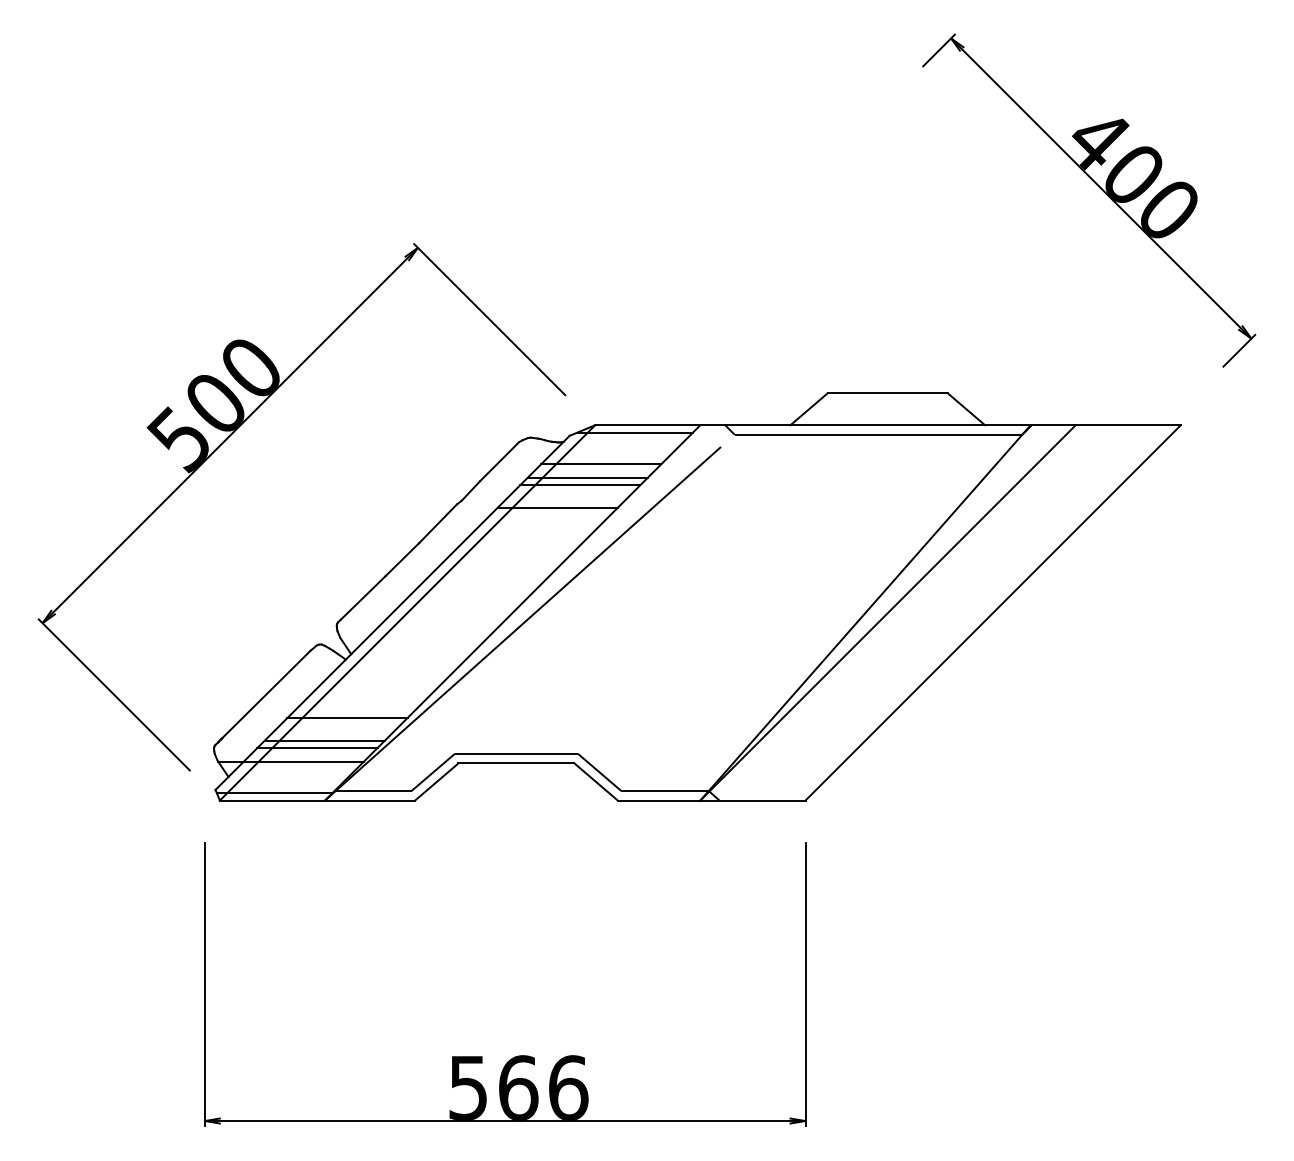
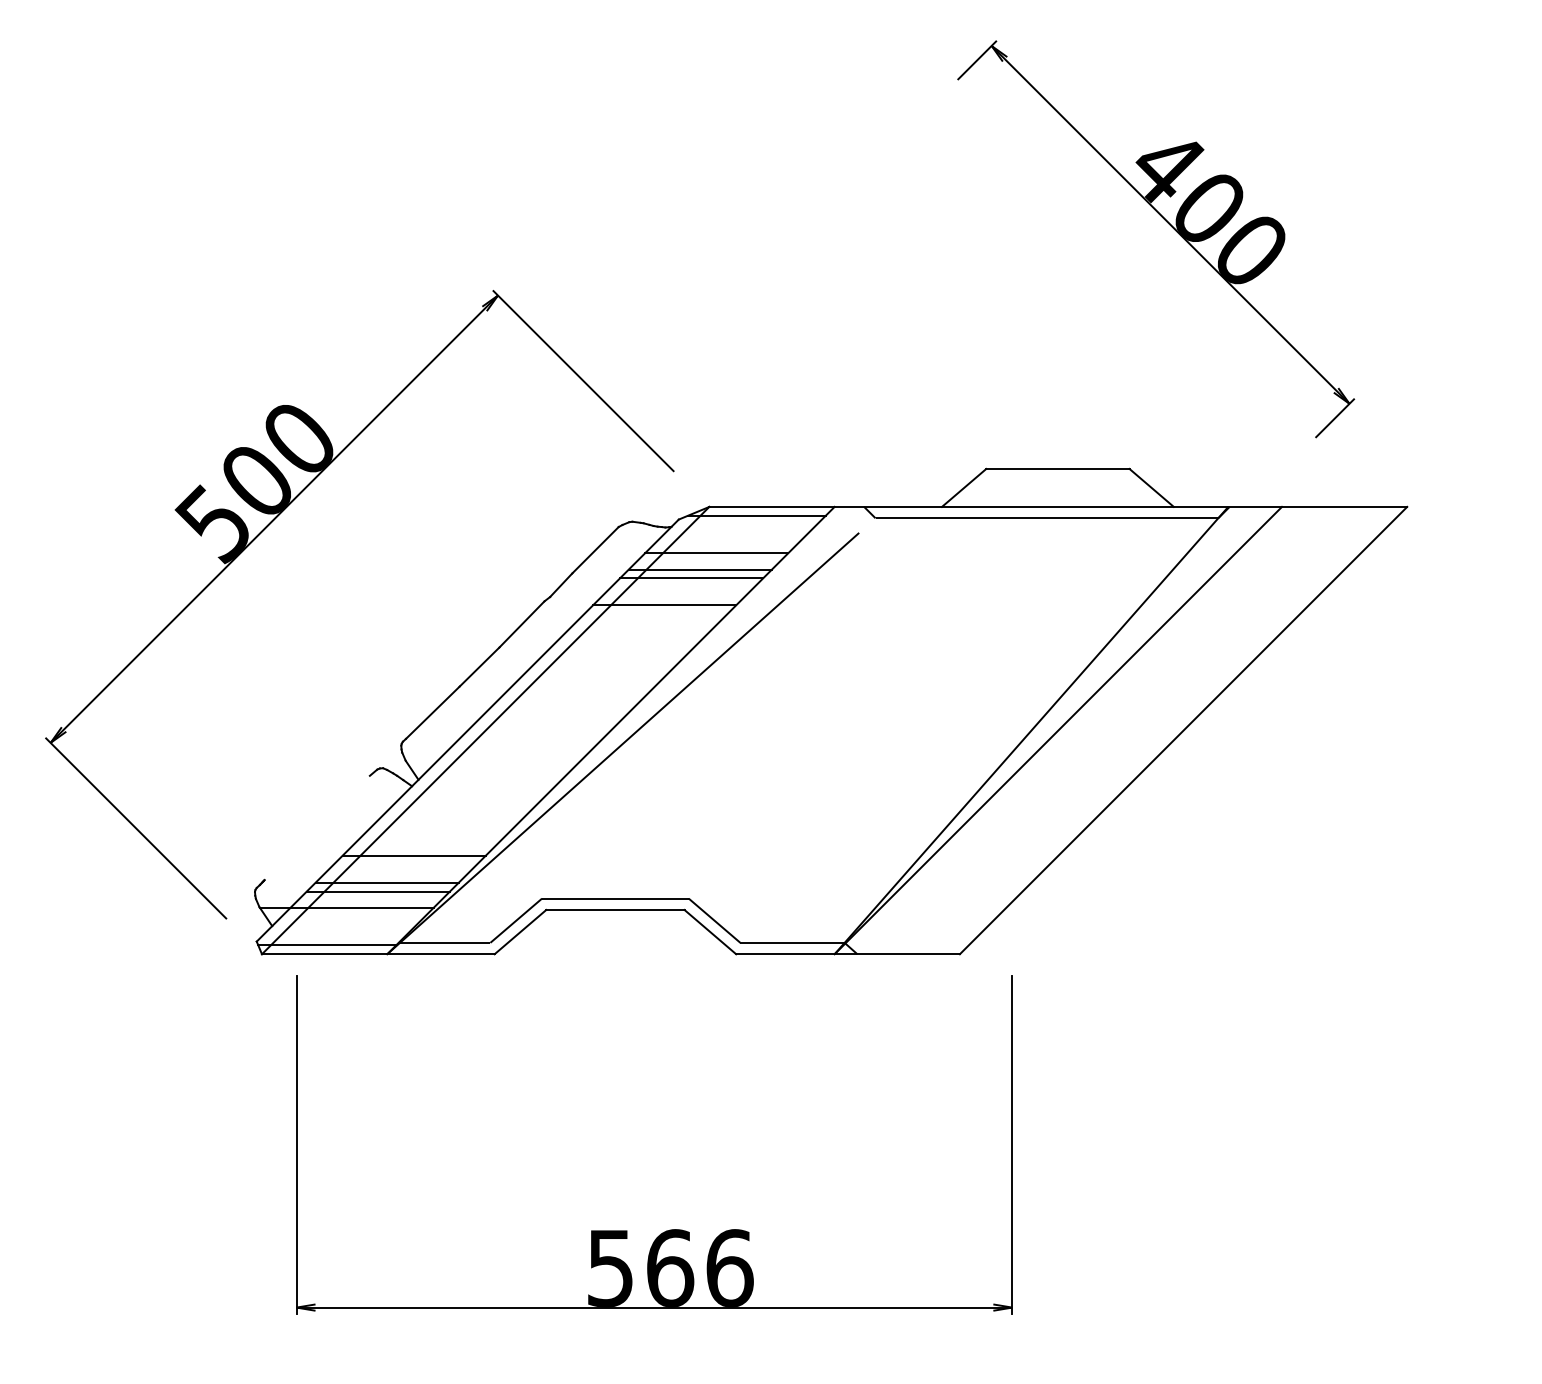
part: (1100, 189) -> (1169, 226), moved
line: (266, 694) -> (317, 827), removed
part: (518, 1055) -> (670, 1229), moved

